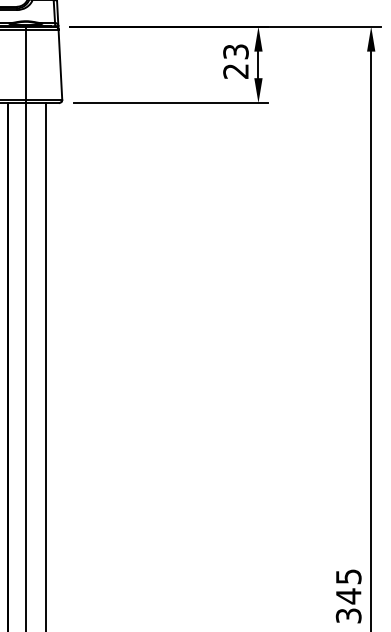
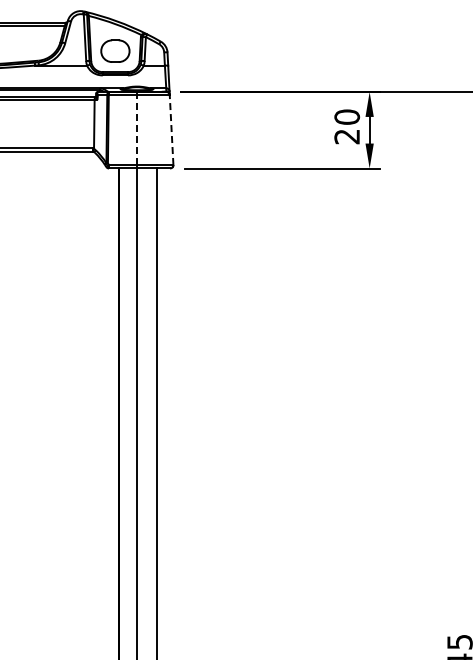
text: (236, 51) -> (347, 116), 23 -> 20
line: (26, 65) -> (137, 130), solid -> dashed
line: (60, 65) -> (171, 130), solid -> dashed

